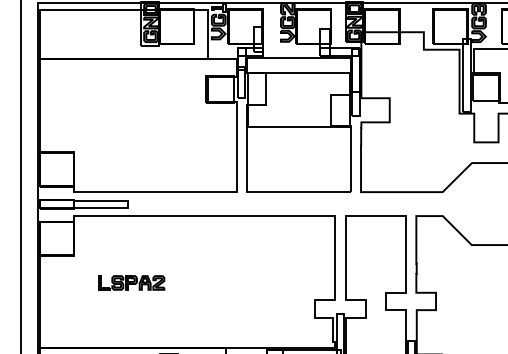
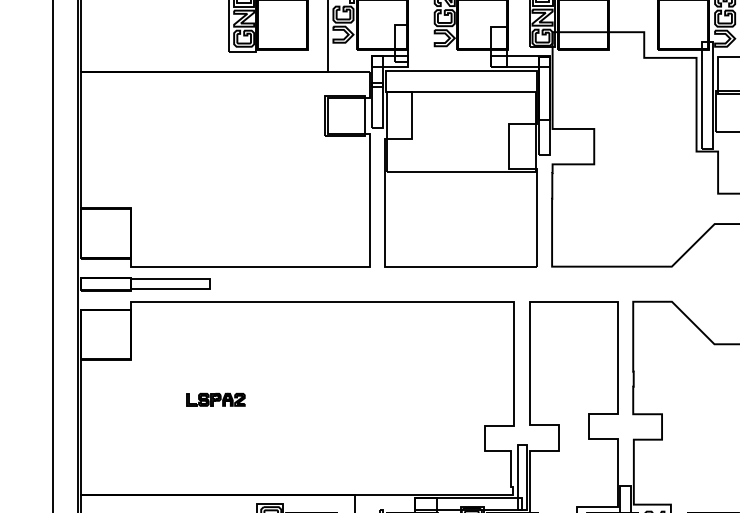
part: (131, 282) -> (215, 399), size x0.6

